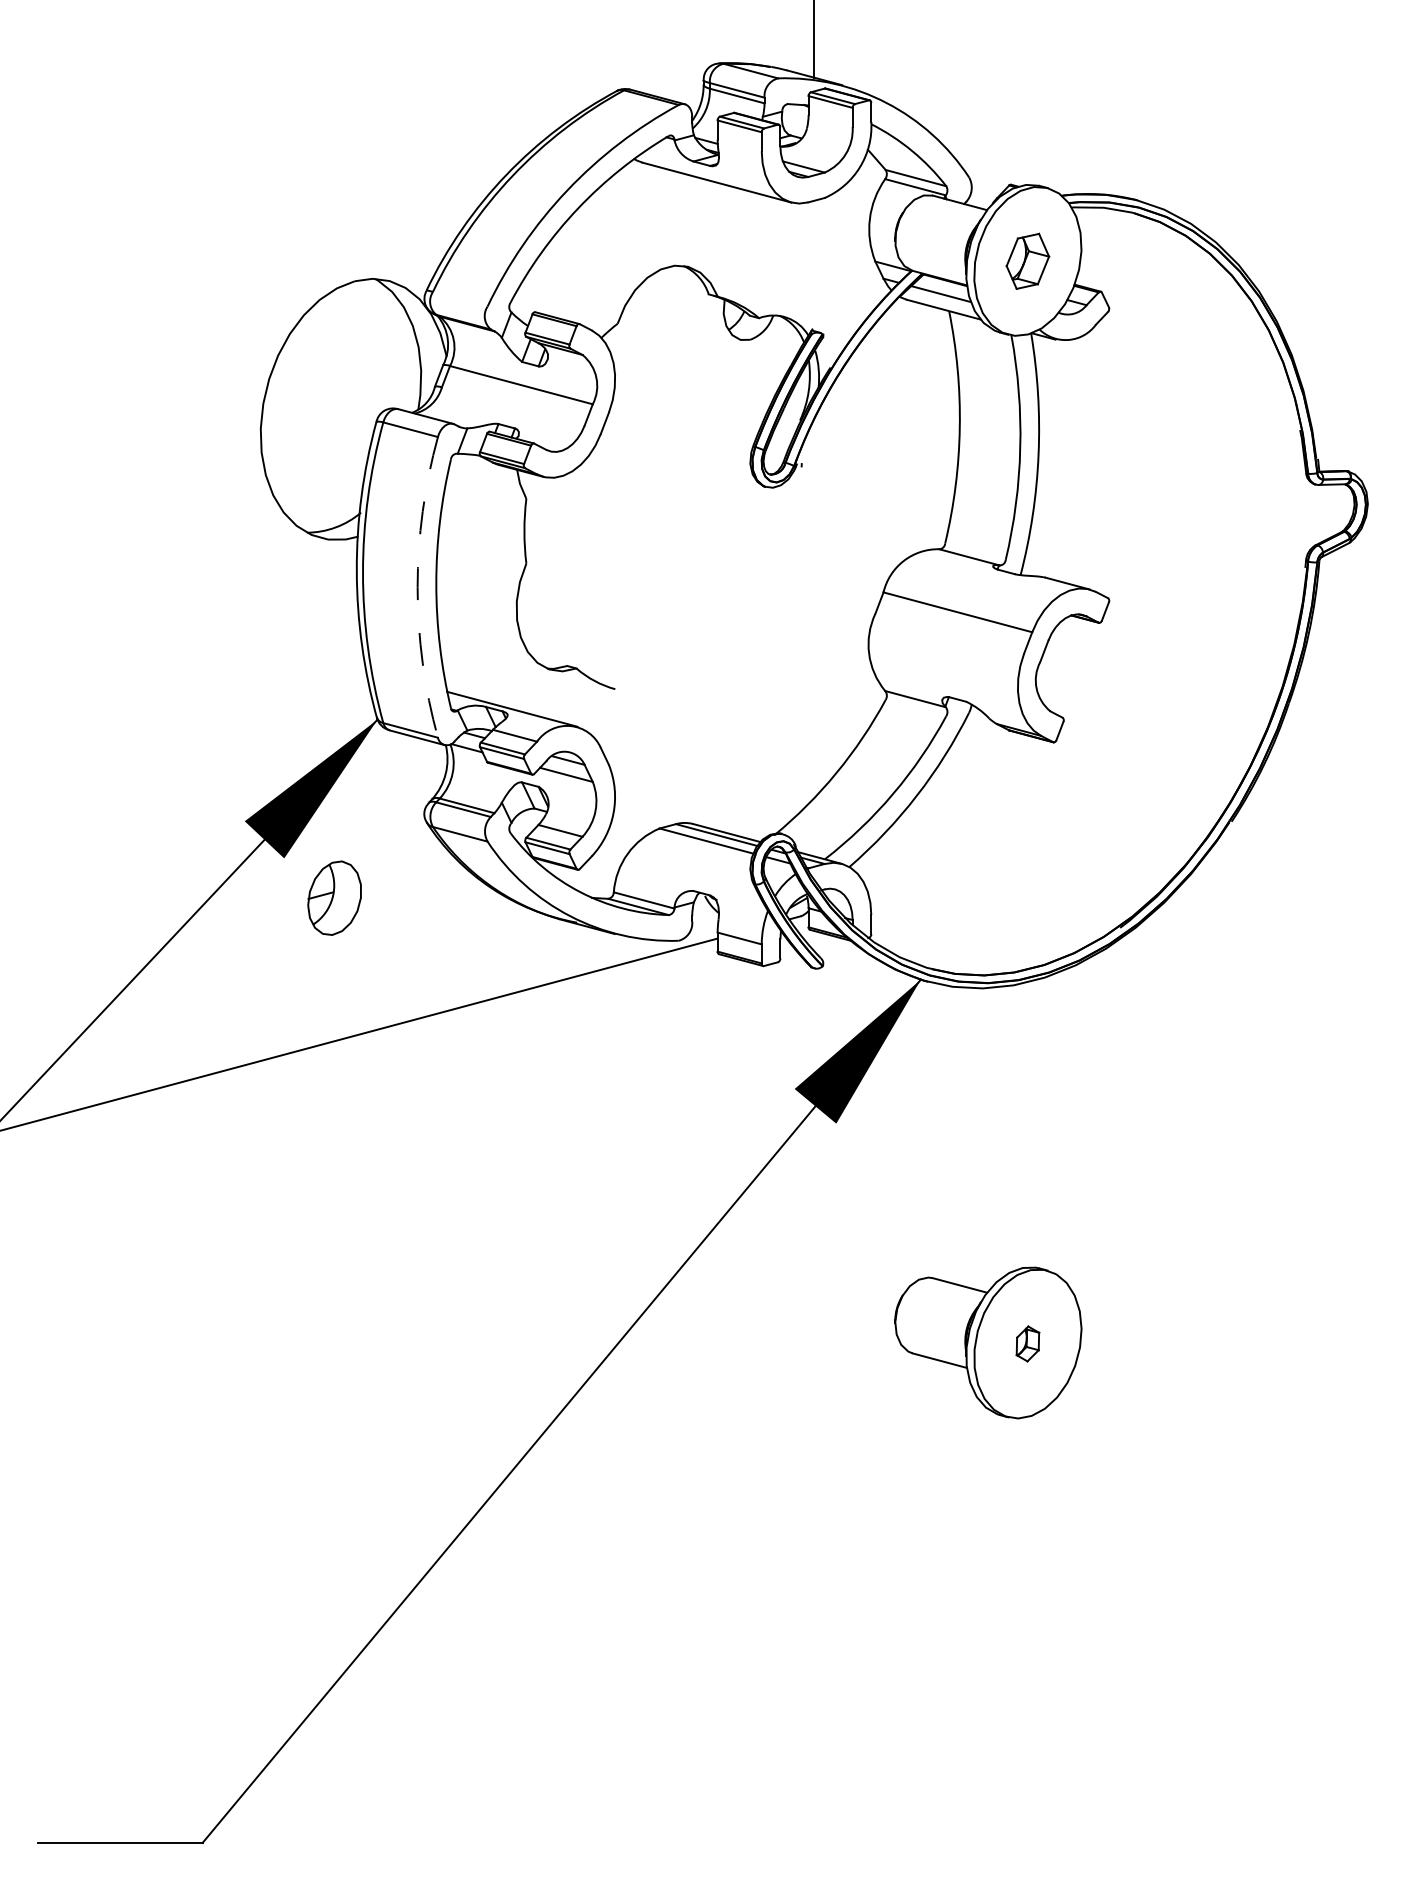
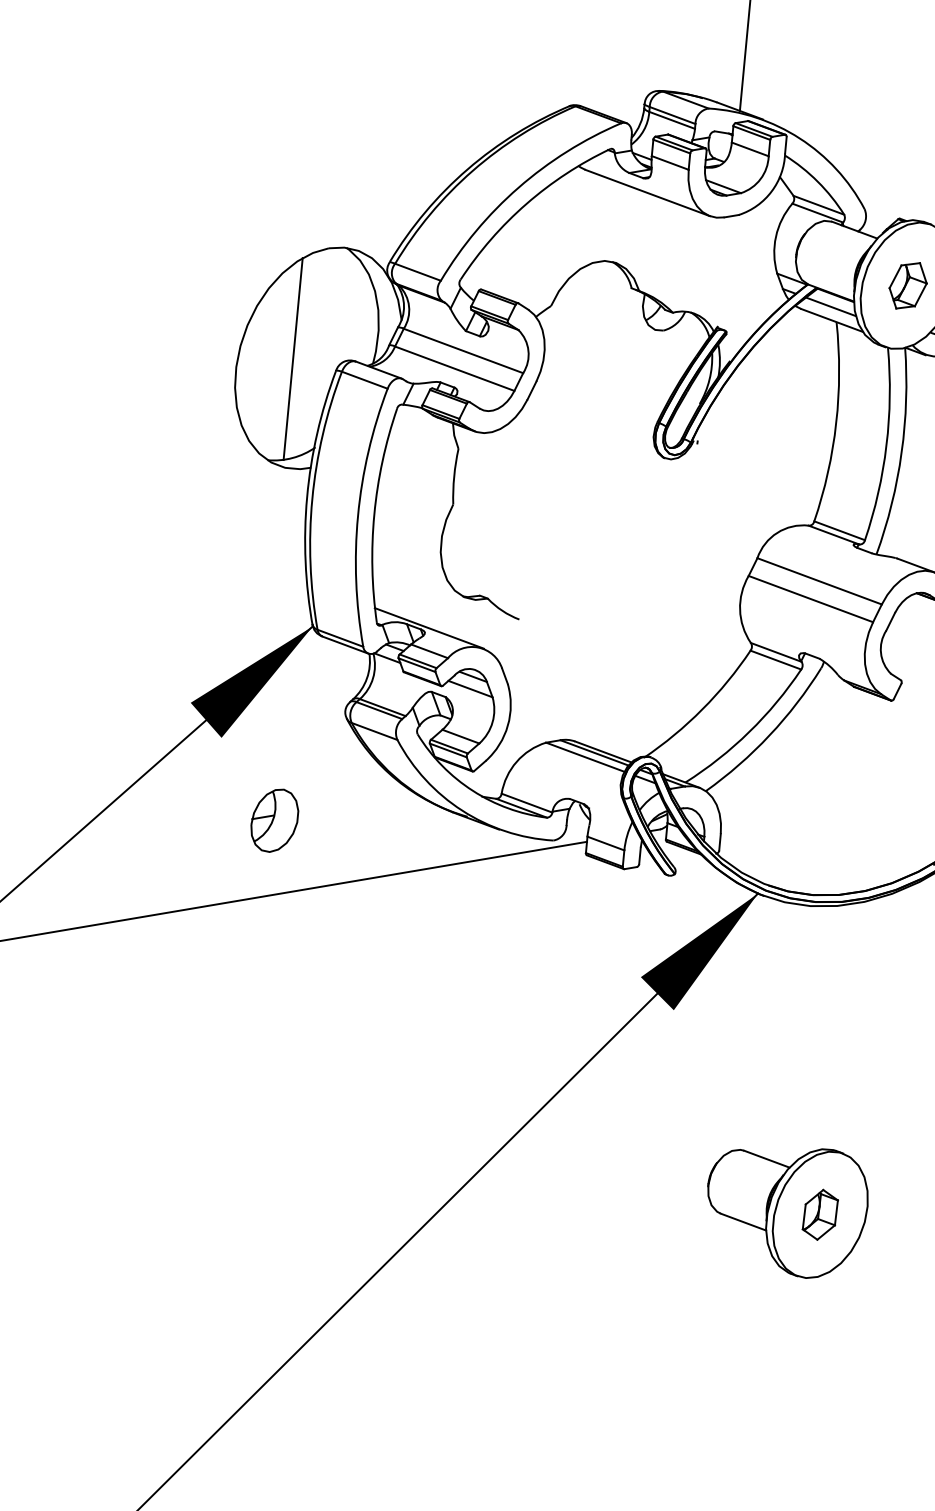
line: (830, 120) -> (750, 148), added
line: (739, 145) -> (670, 163), added
line: (459, 298) -> (417, 271), added
line: (512, 406) -> (454, 368), added
line: (325, 412) -> (293, 358), added
line: (975, 551) -> (839, 530), added
arc: (417, 587) -> (357, 516), dashed -> solid
line: (949, 633) -> (810, 598), added
line: (915, 707) -> (775, 659), added
part: (334, 897) -> (274, 820), moved
part: (1027, 1343) -> (820, 1214), size x1.67

